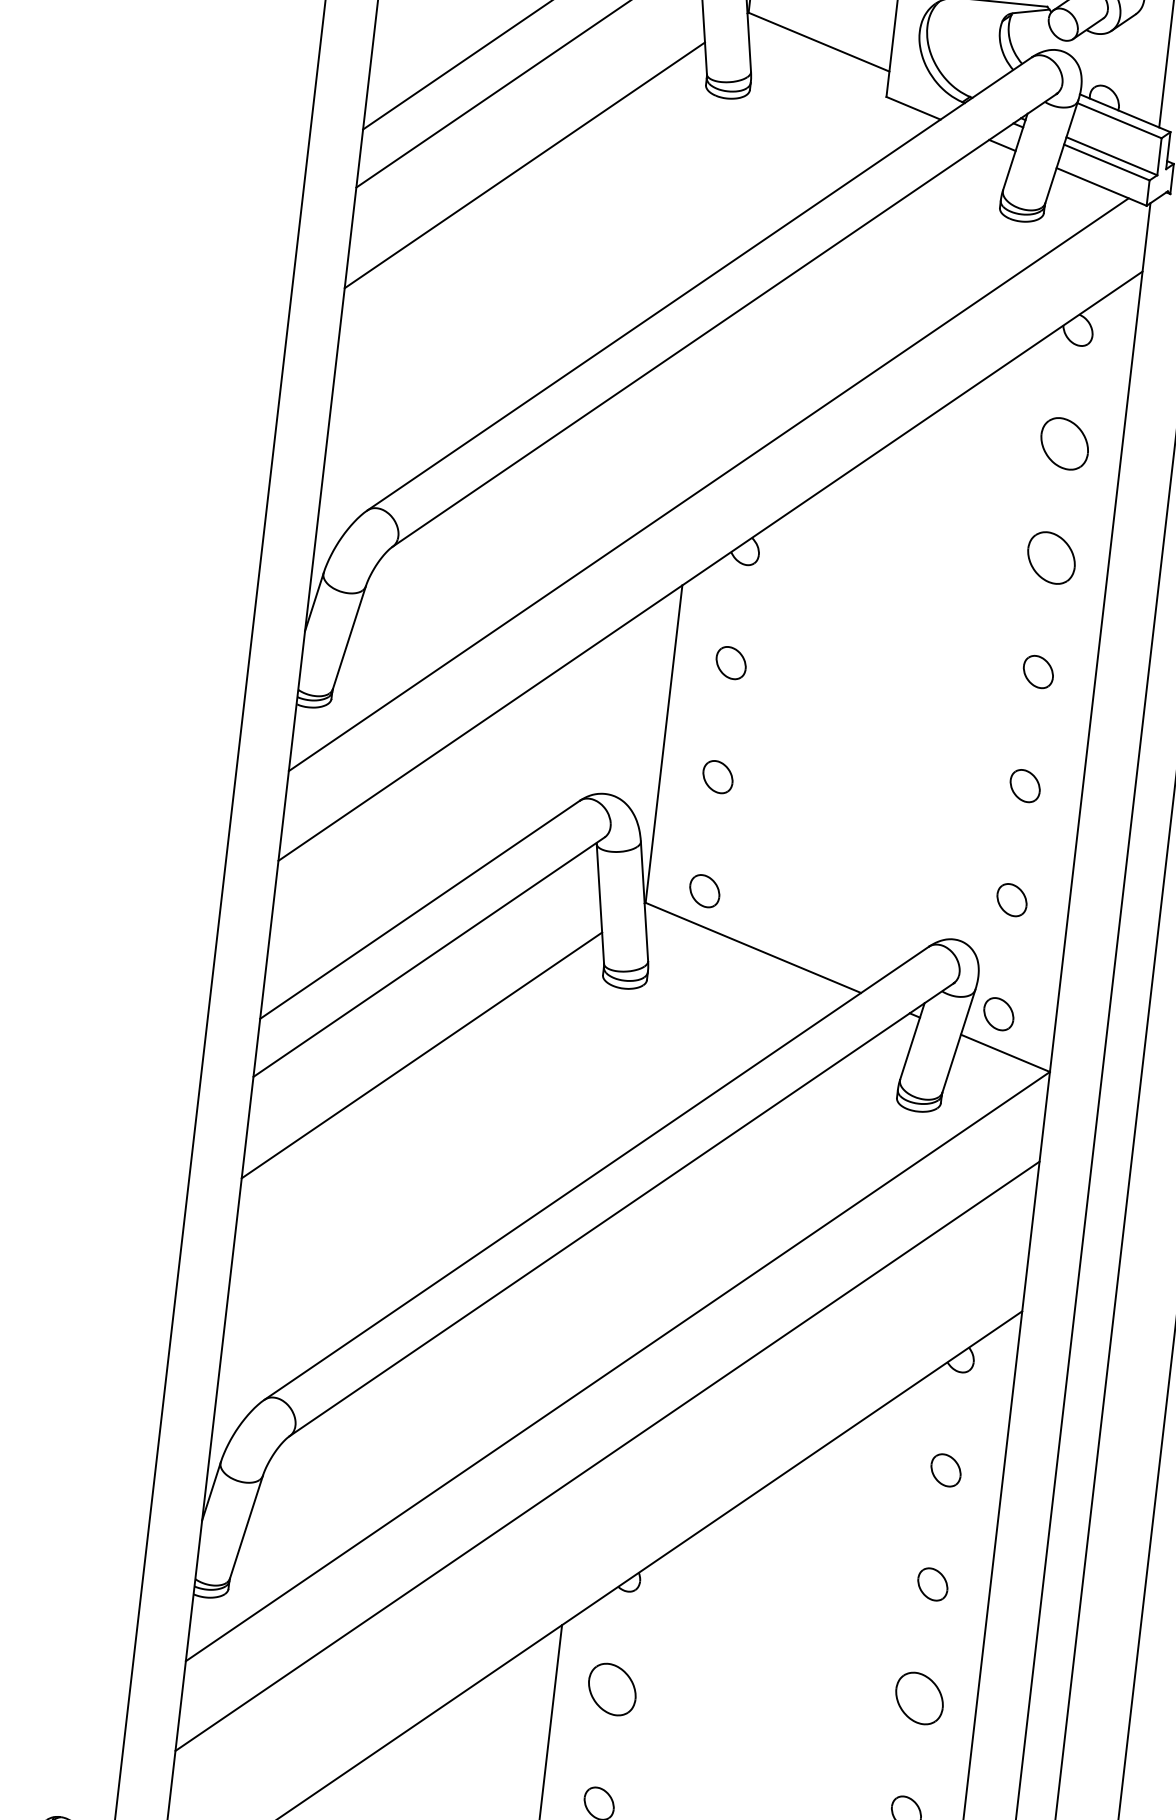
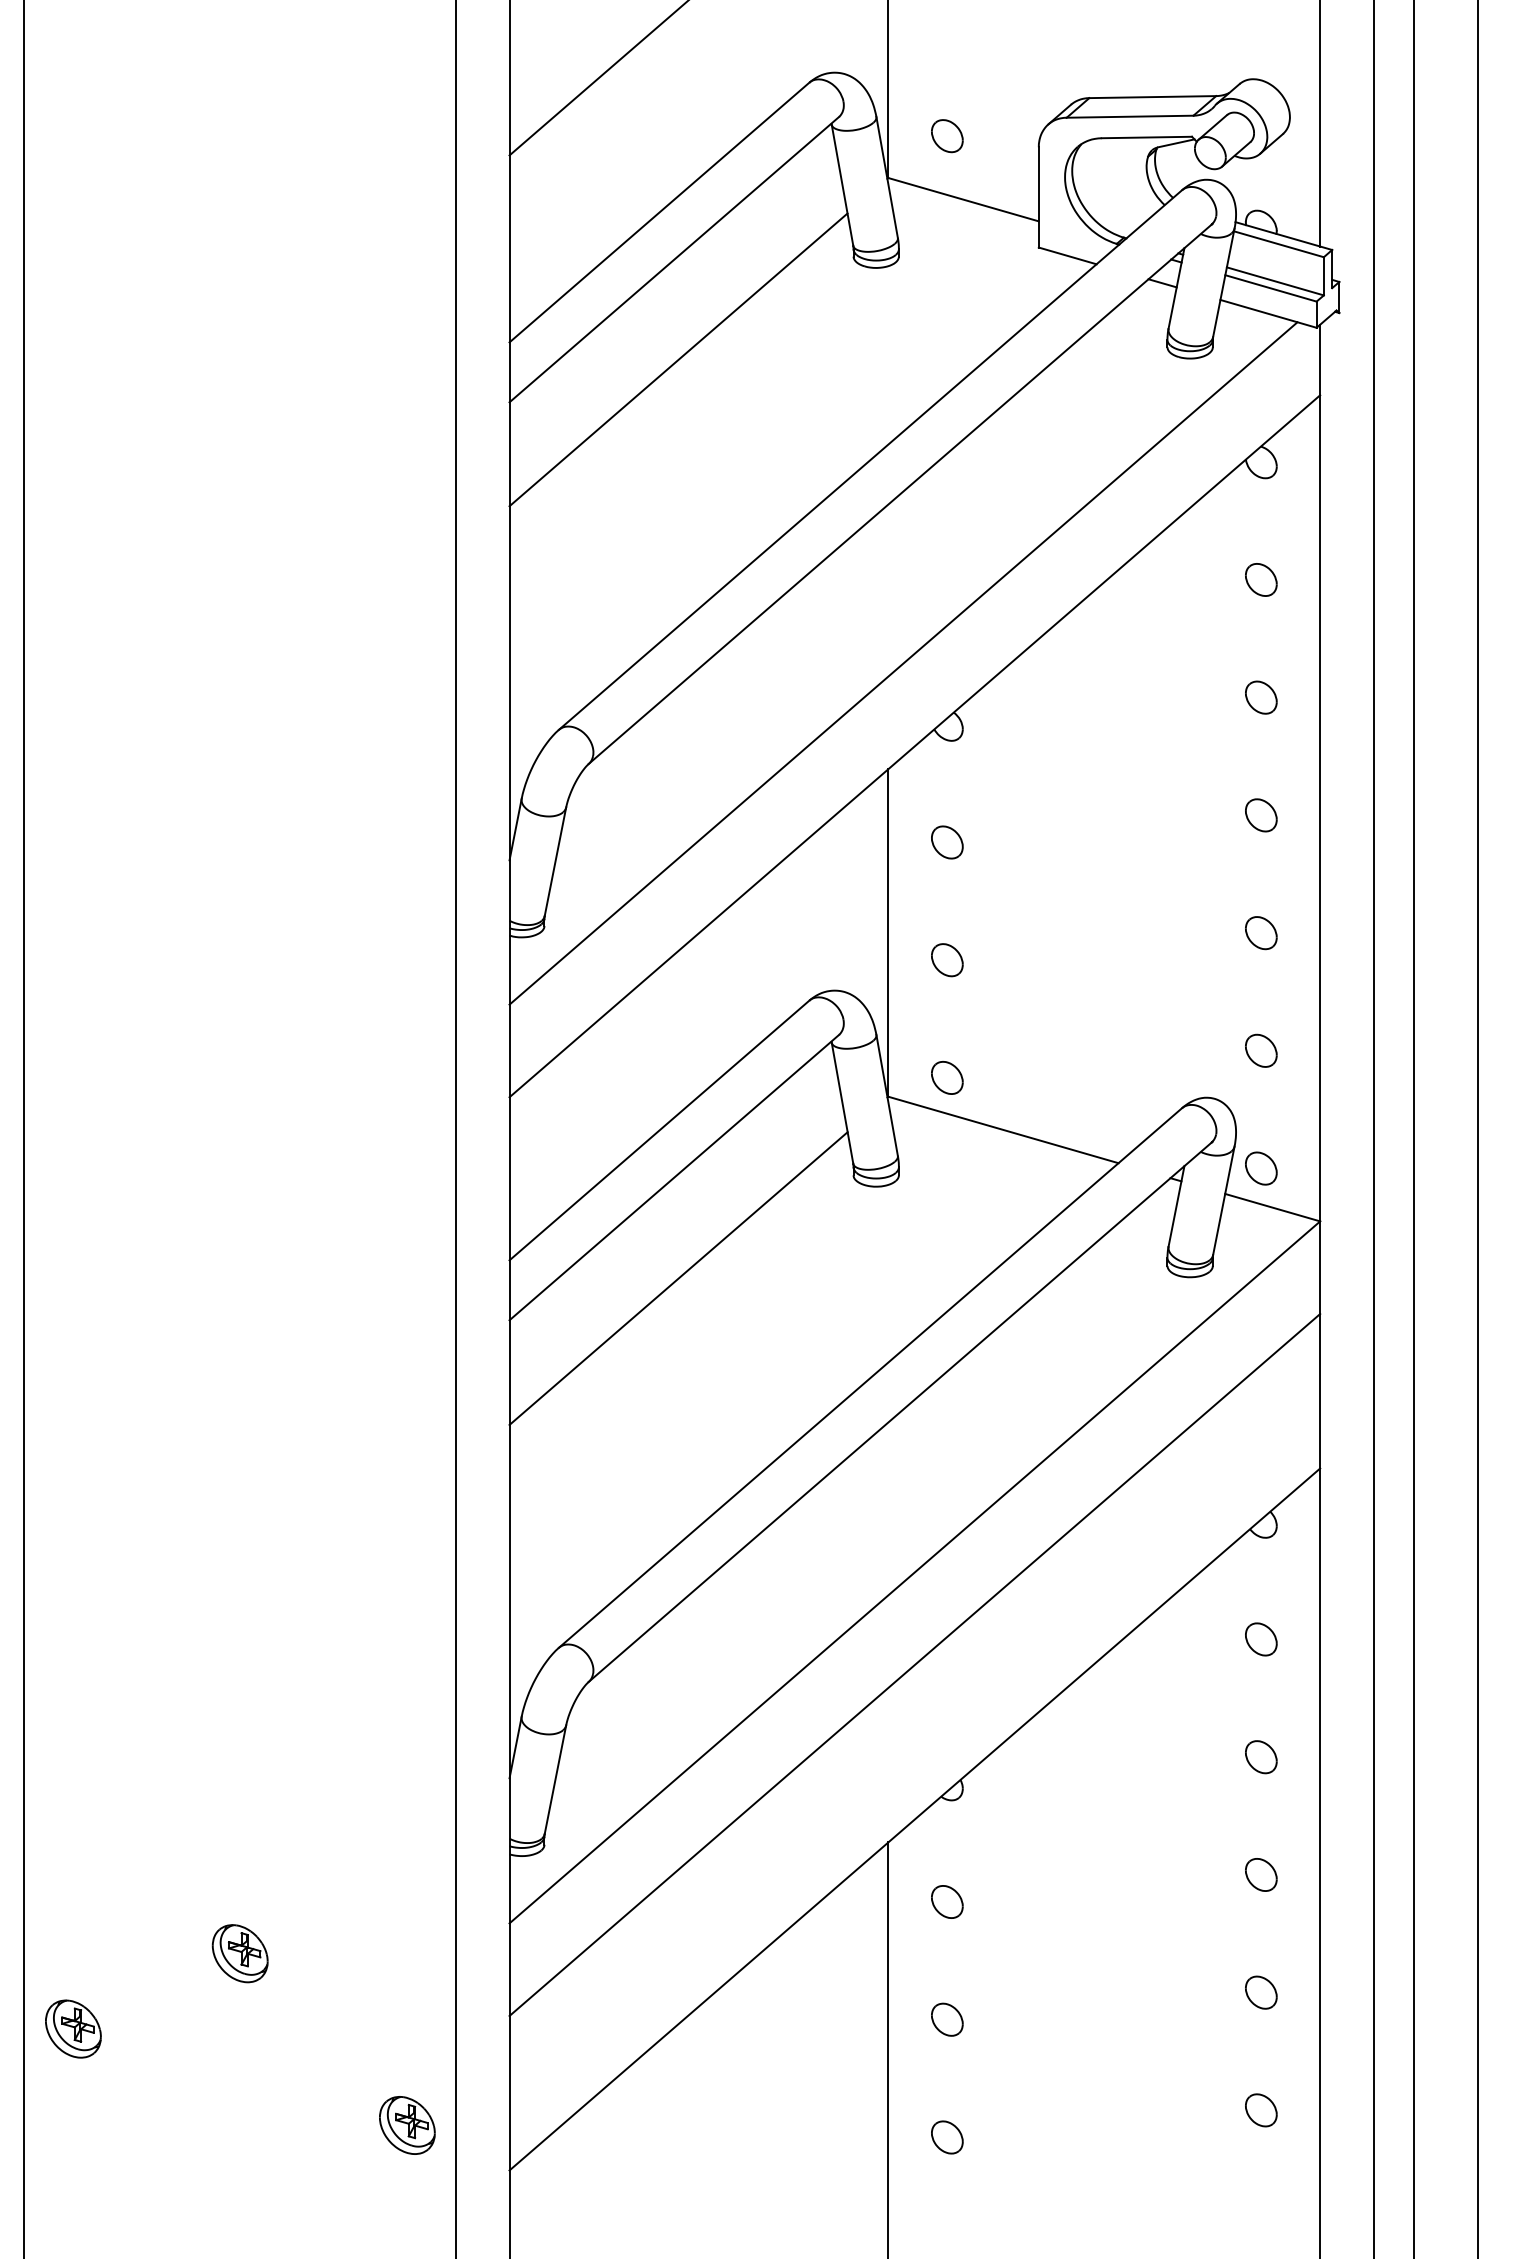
part: (1065, 443) -> (1261, 579), size x0.62
part: (1051, 557) -> (1261, 697), size x0.62
part: (612, 1689) -> (947, 1901), size x0.62
part: (919, 1698) -> (1261, 1874), size x0.62

